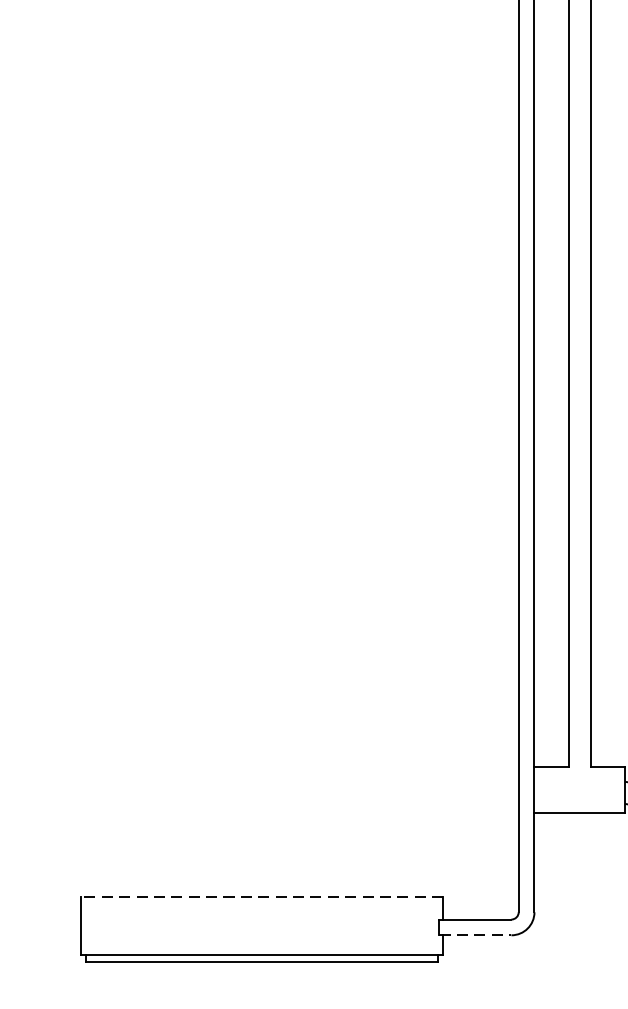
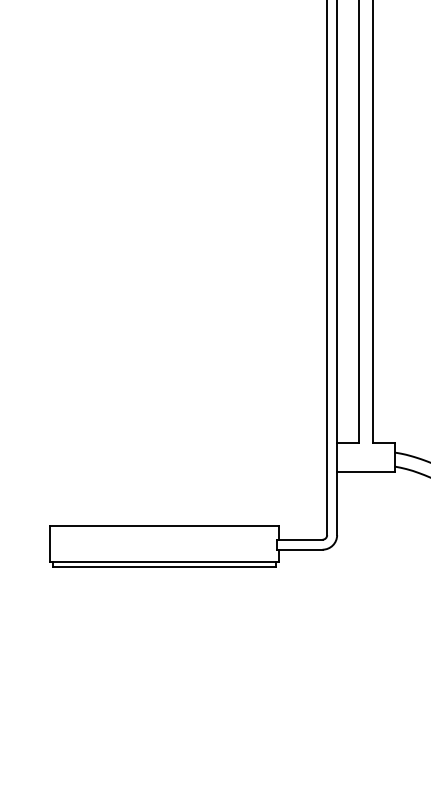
line: (261, 897) -> (164, 525), dashed -> solid
line: (474, 934) -> (299, 549), dashed -> solid

